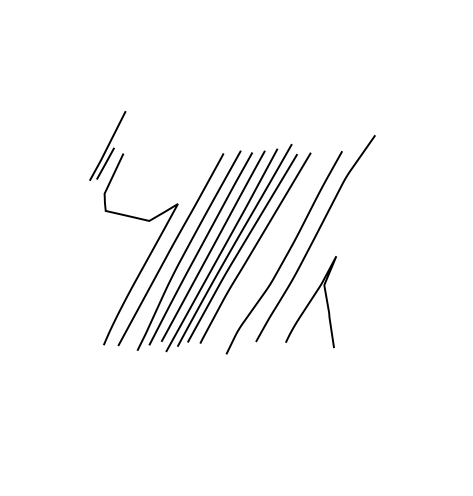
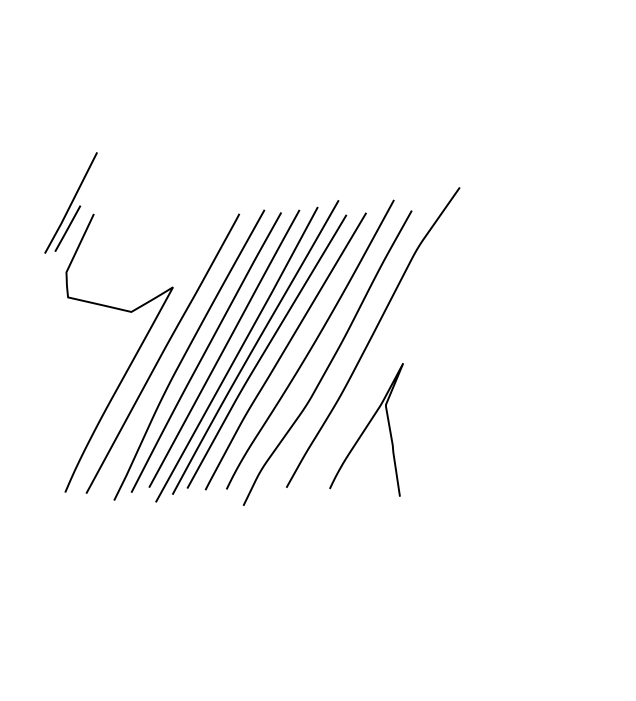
curve: (273, 243) -> (311, 344), added

